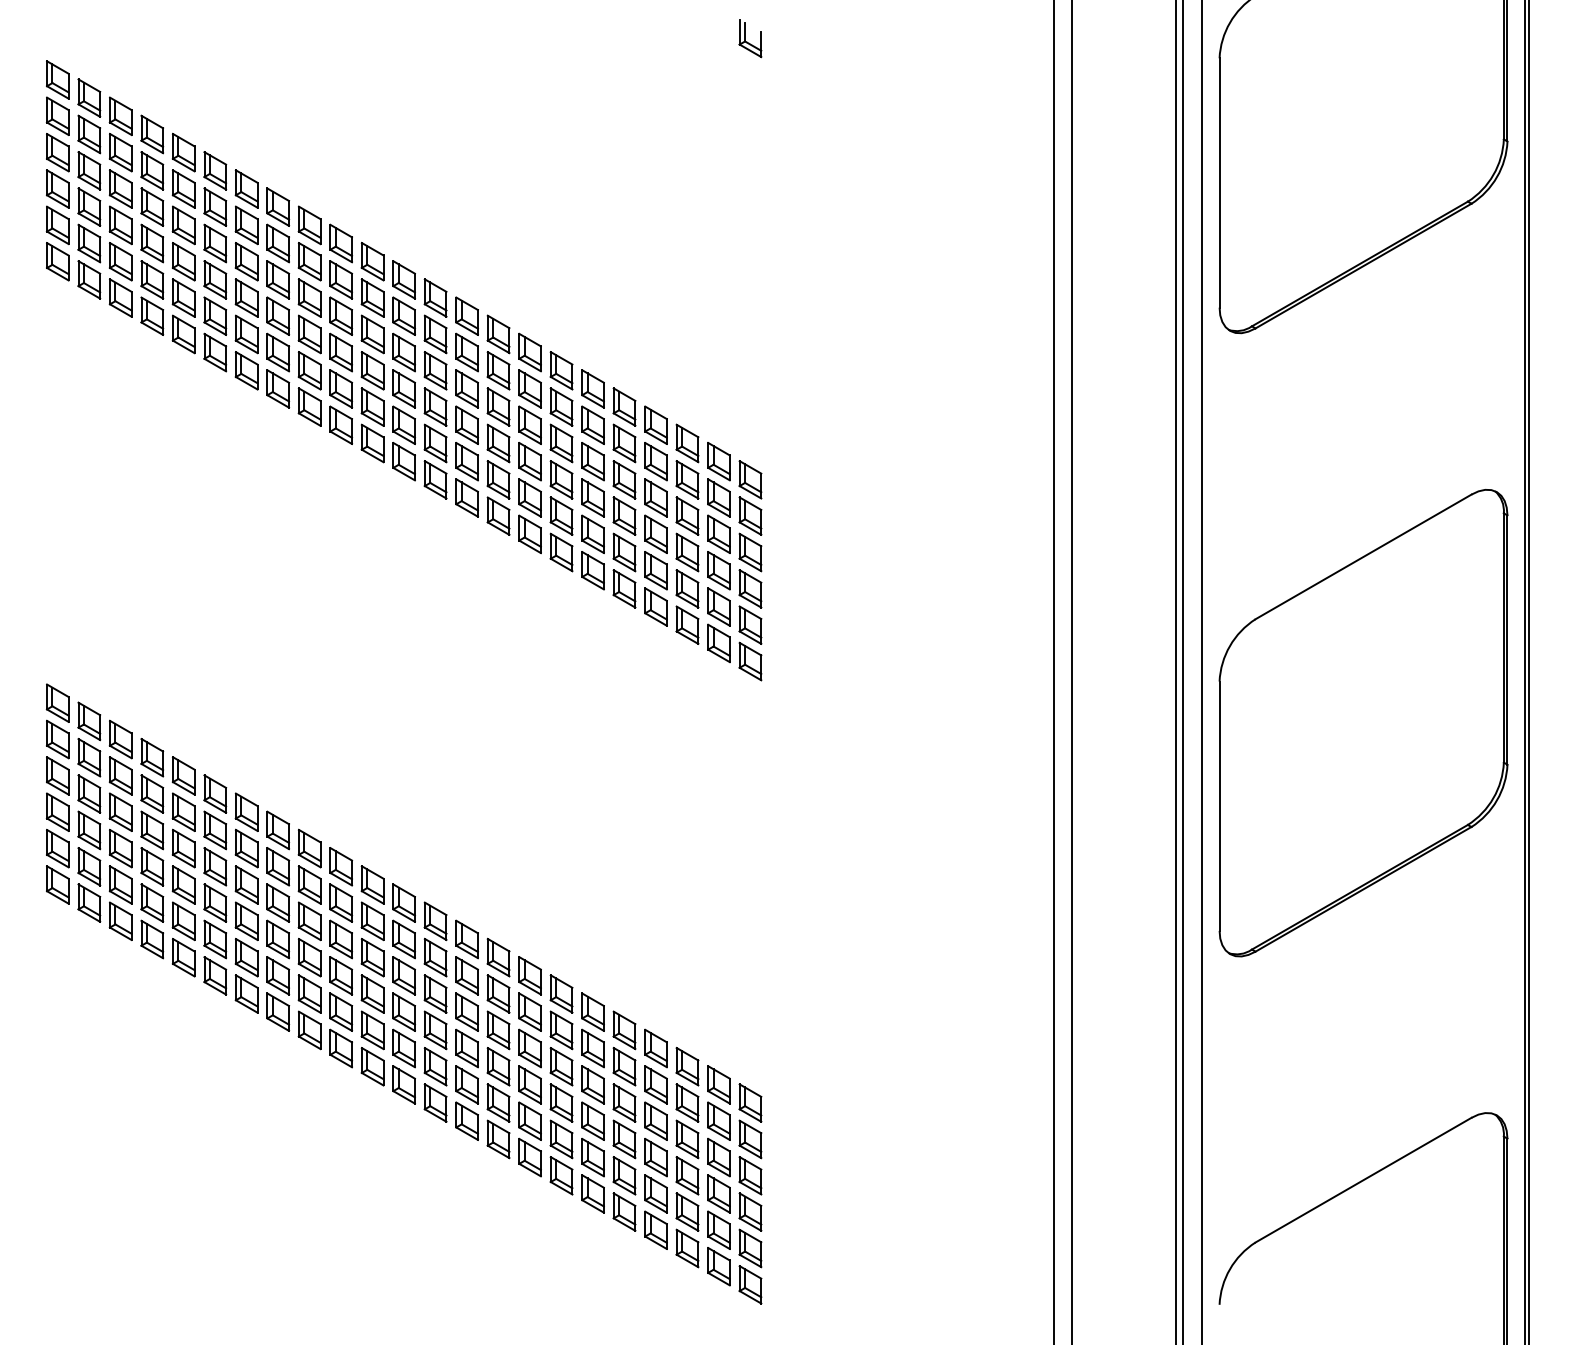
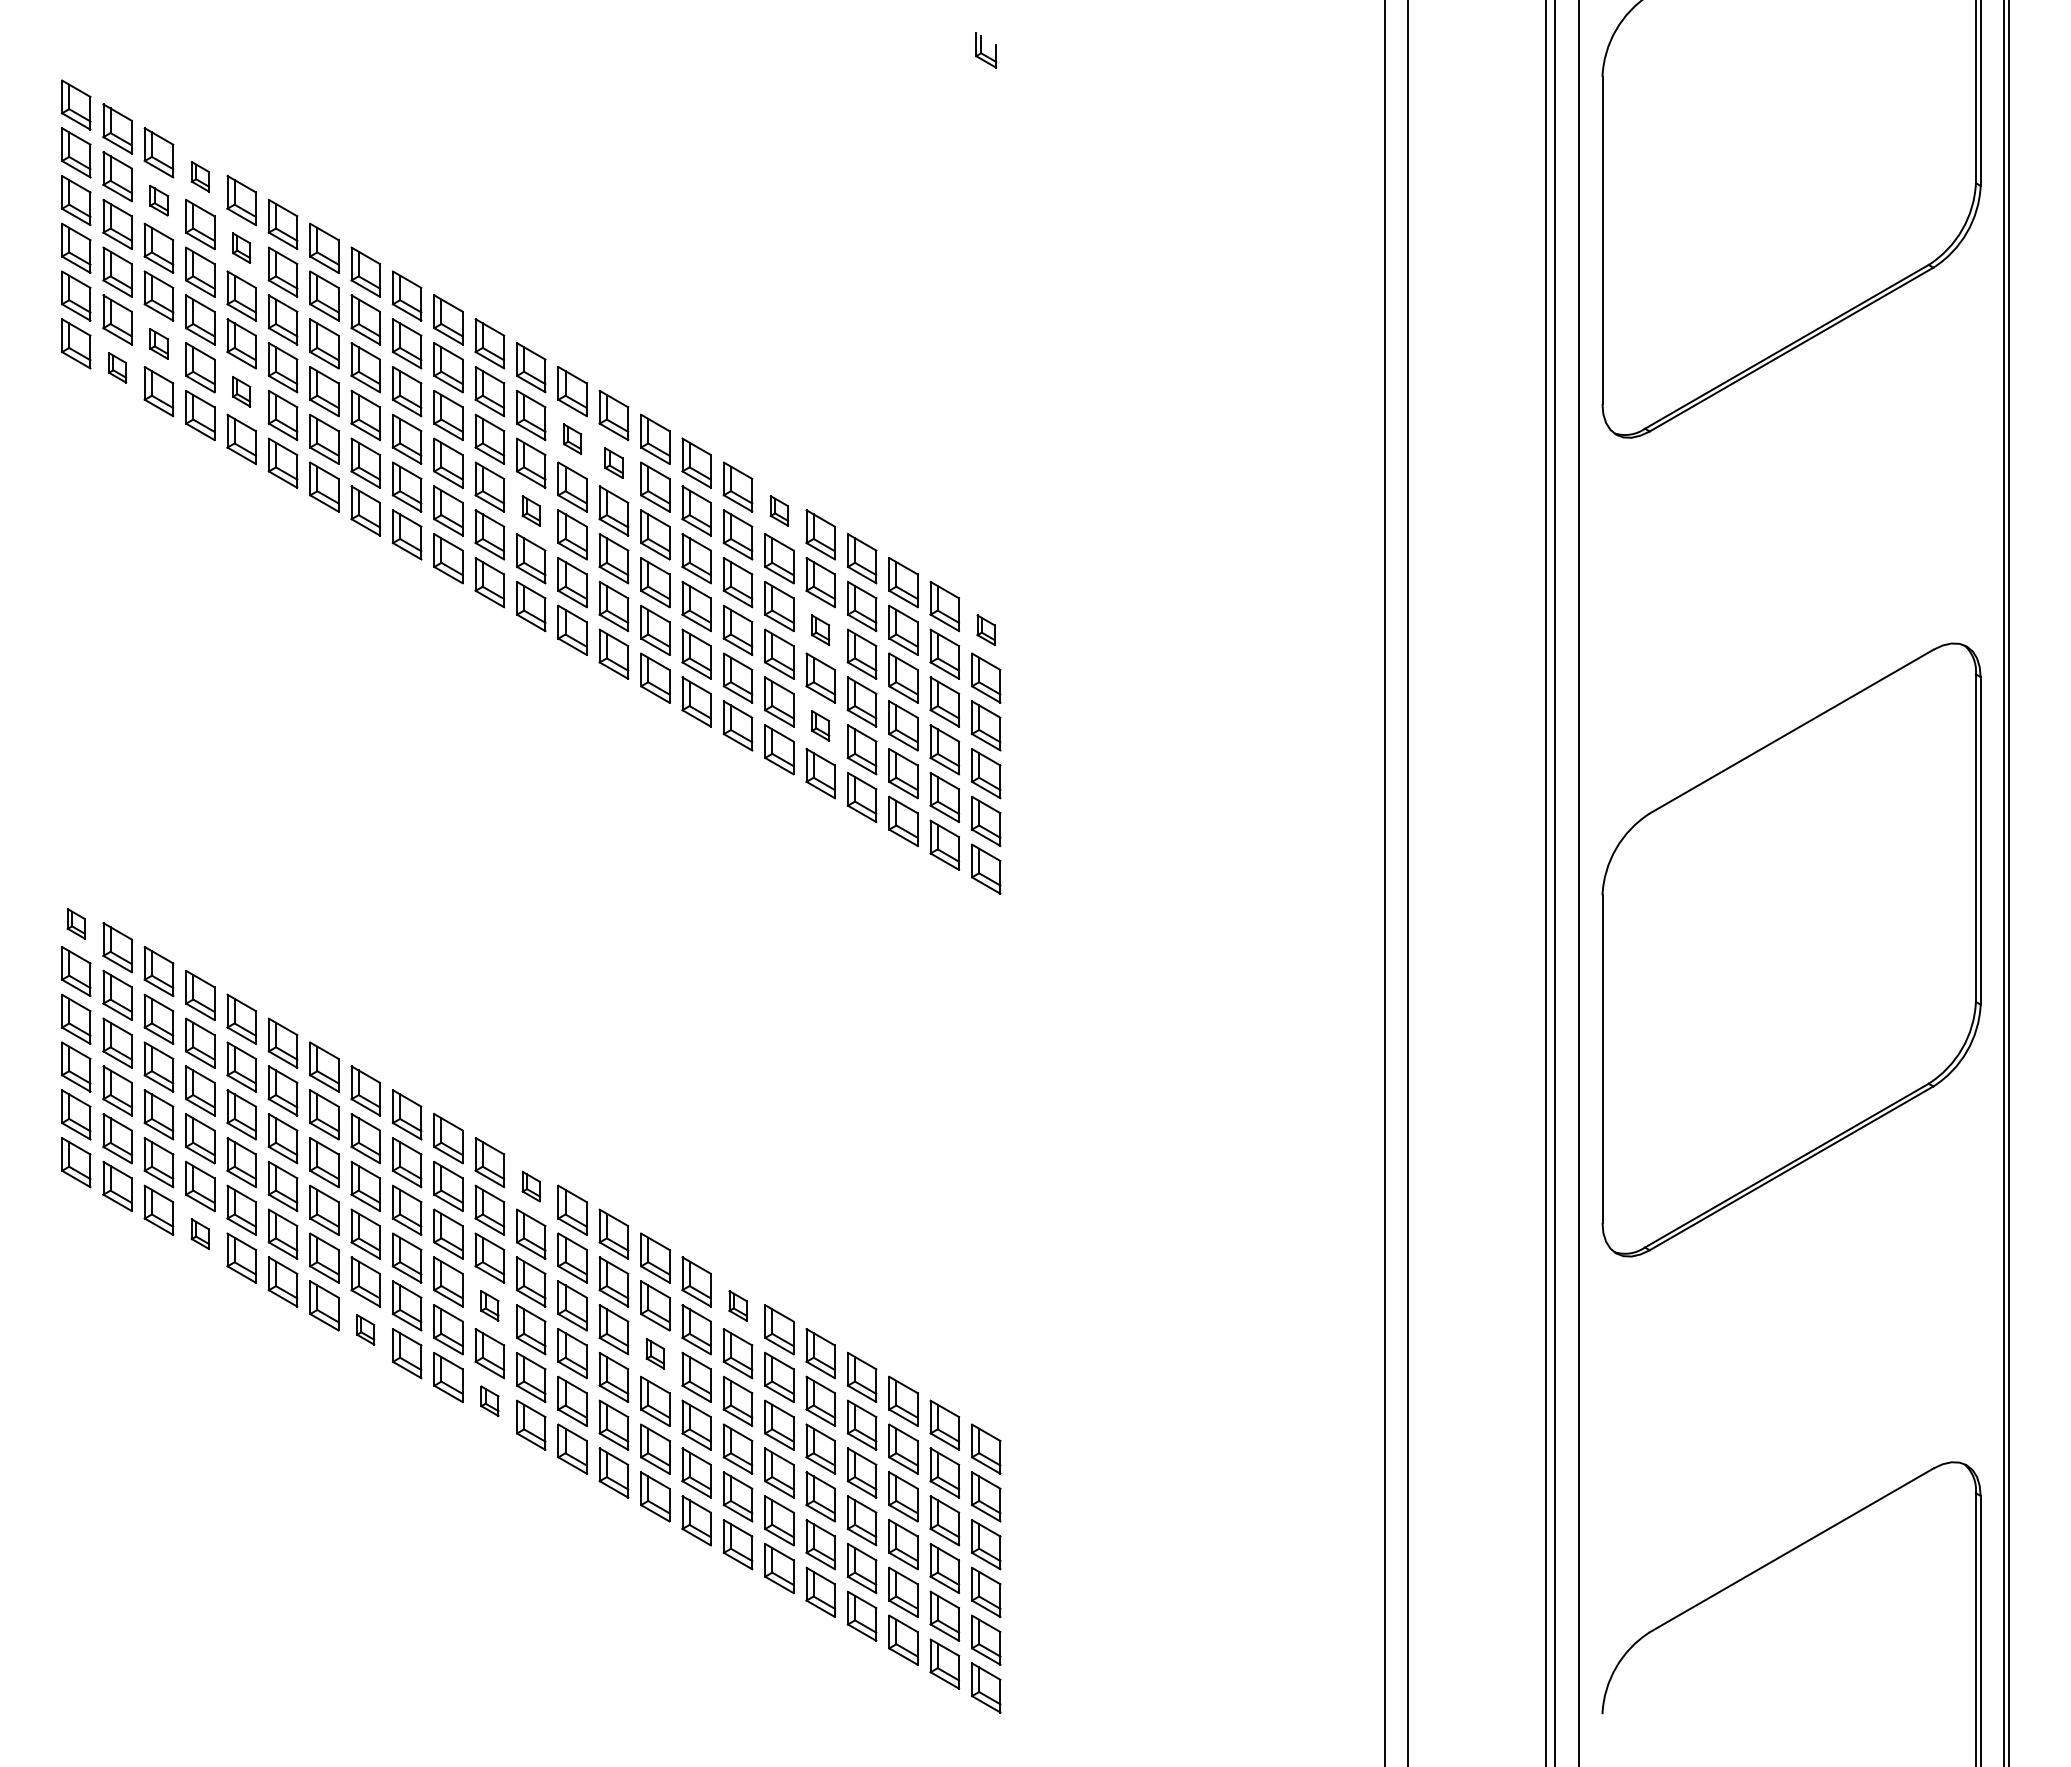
part: (749, 38) -> (985, 50), size x0.7
part: (152, 134) -> (200, 176), size x0.6
part: (120, 152) -> (158, 200), size x0.6
part: (183, 188) -> (241, 247), size x0.6
part: (120, 261) -> (158, 343), size x0.6
part: (89, 279) -> (117, 367), size x0.6
part: (183, 297) -> (241, 391), size x0.6
part: (435, 333) -> (572, 438), size x0.6
part: (466, 352) -> (613, 462), size x0.6
part: (404, 388) -> (531, 510), size x0.6
part: (593, 388) -> (779, 510), size x0.6
part: (624, 479) -> (820, 629), size x0.6
part: (749, 479) -> (985, 629), size x0.6
part: (624, 552) -> (820, 725), size x0.6
part: (58, 702) -> (76, 923), size x0.6
part: (404, 903) -> (531, 1186), size x0.6
part: (152, 938) -> (200, 1233), size x0.6
part: (372, 993) -> (489, 1305), size x0.6
part: (561, 993) -> (737, 1305), size x0.6
part: (277, 1011) -> (365, 1329), size x0.6
part: (498, 1030) -> (655, 1353), size x0.6
part: (372, 1066) -> (489, 1400), size x0.6

